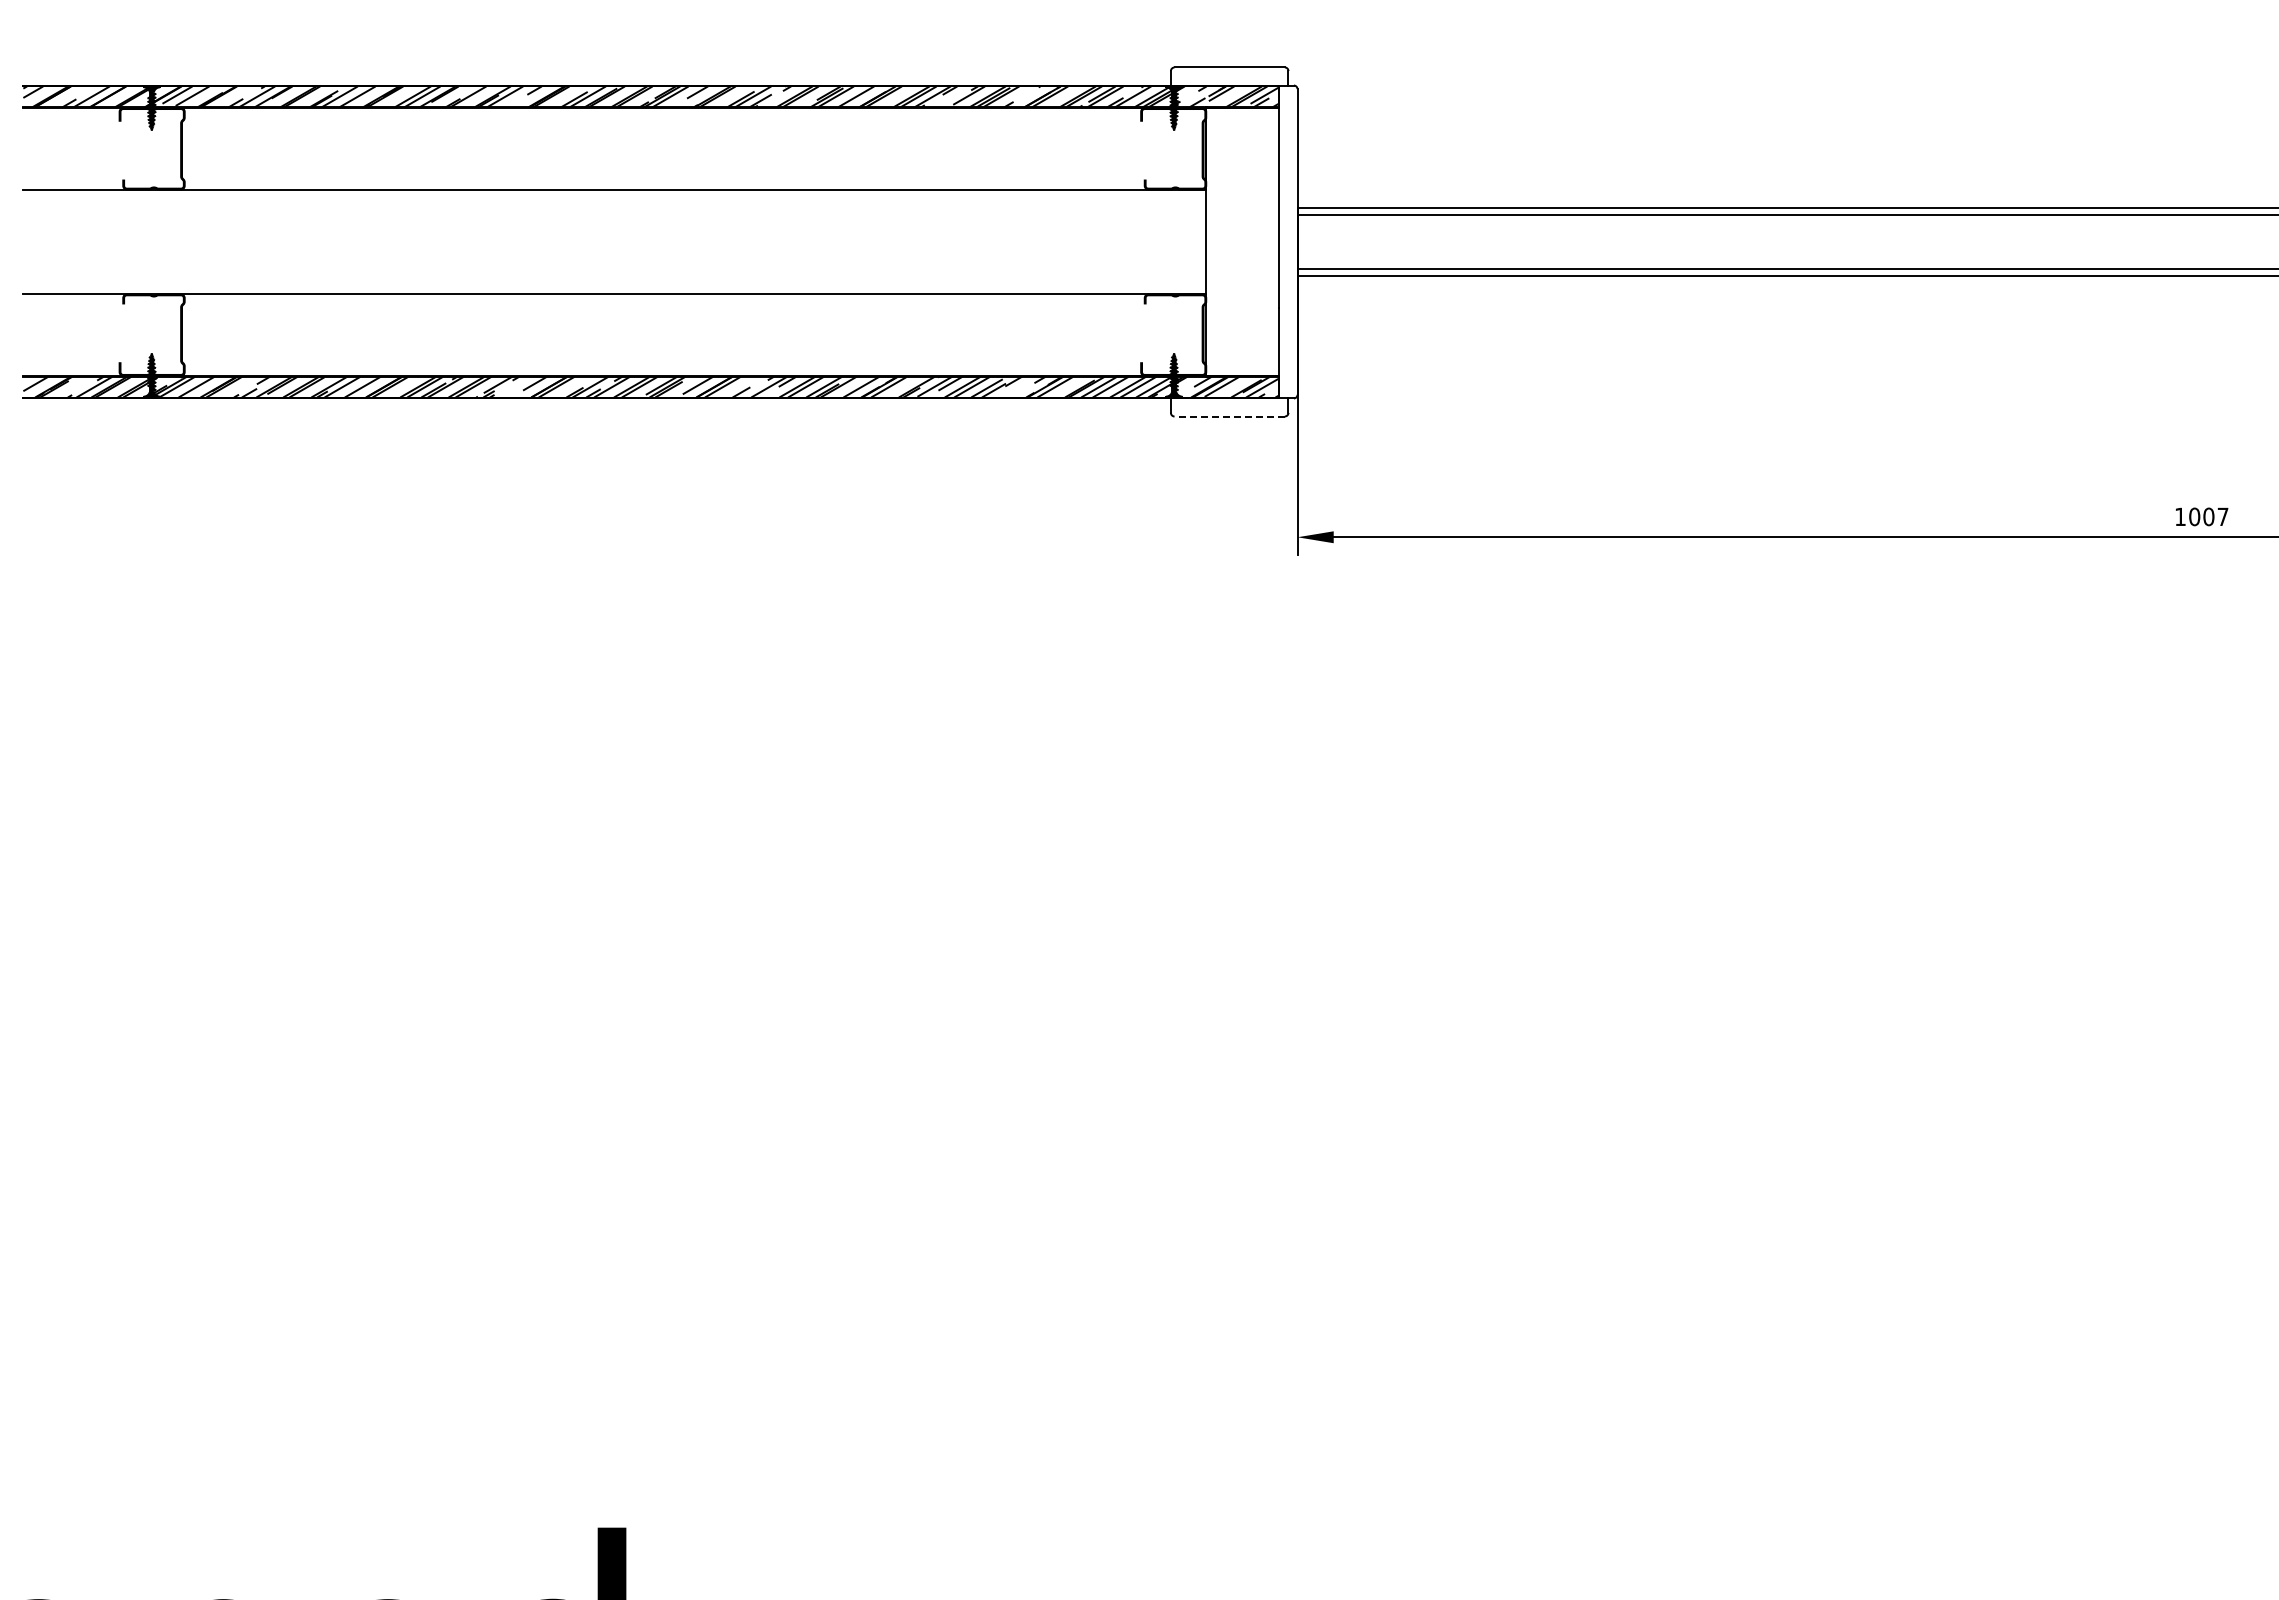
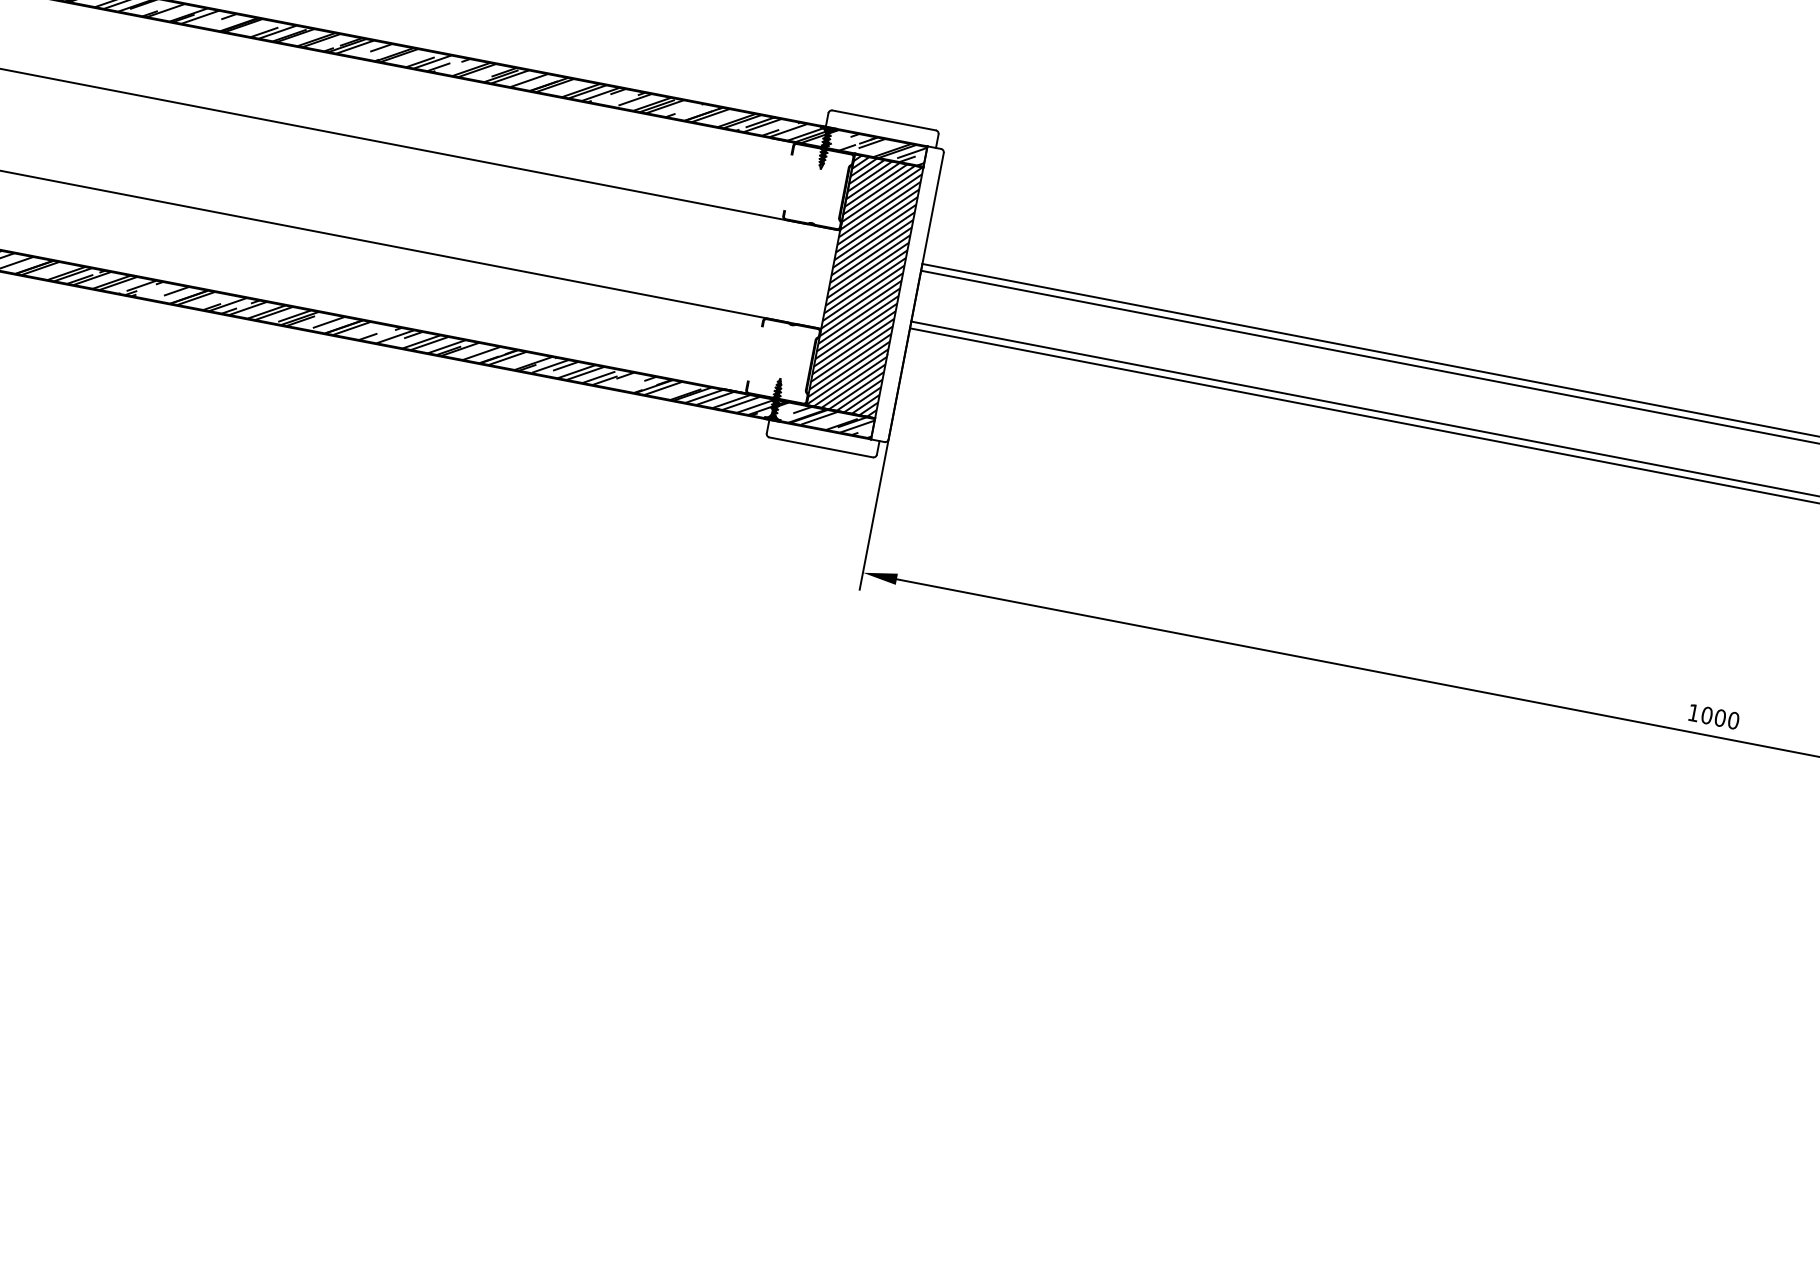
hatch: (1242, 241) -> (864, 285), added
line: (1229, 416) -> (821, 447), dashed -> solid
text: (2222, 516) -> (1733, 720), 1007 -> 1000

